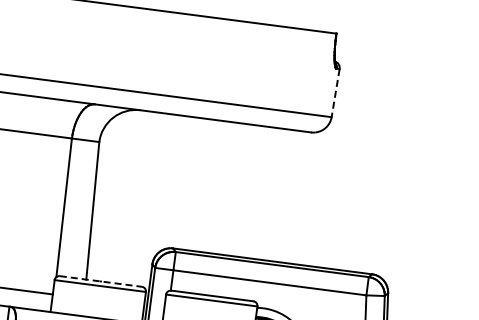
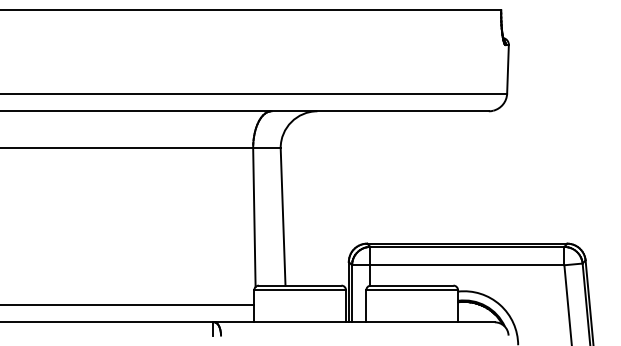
line: (335, 93) -> (507, 69), dashed -> solid
line: (101, 281) -> (300, 285), dashed -> solid

